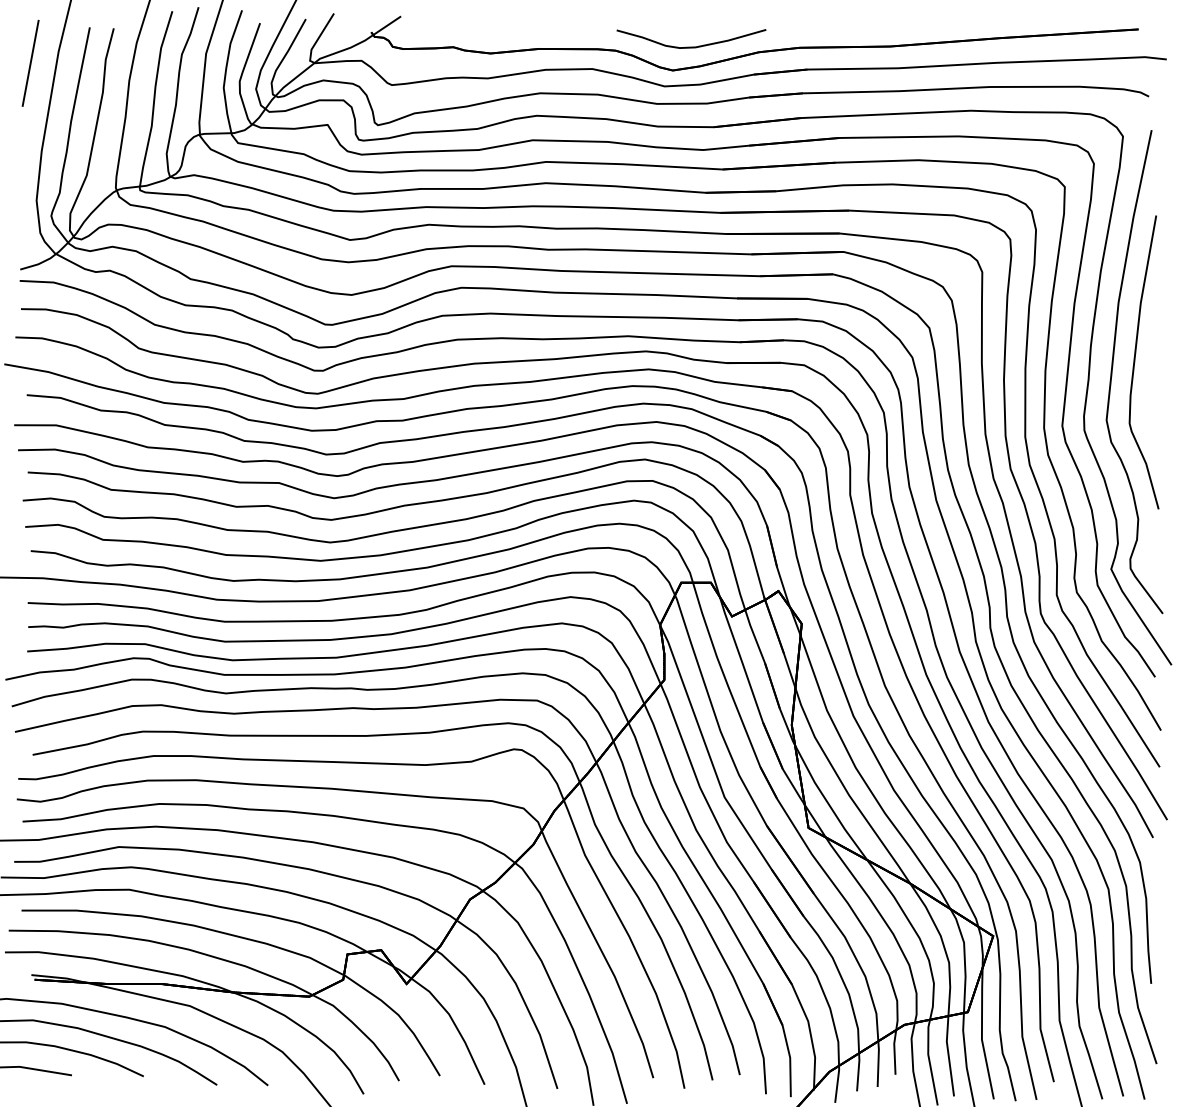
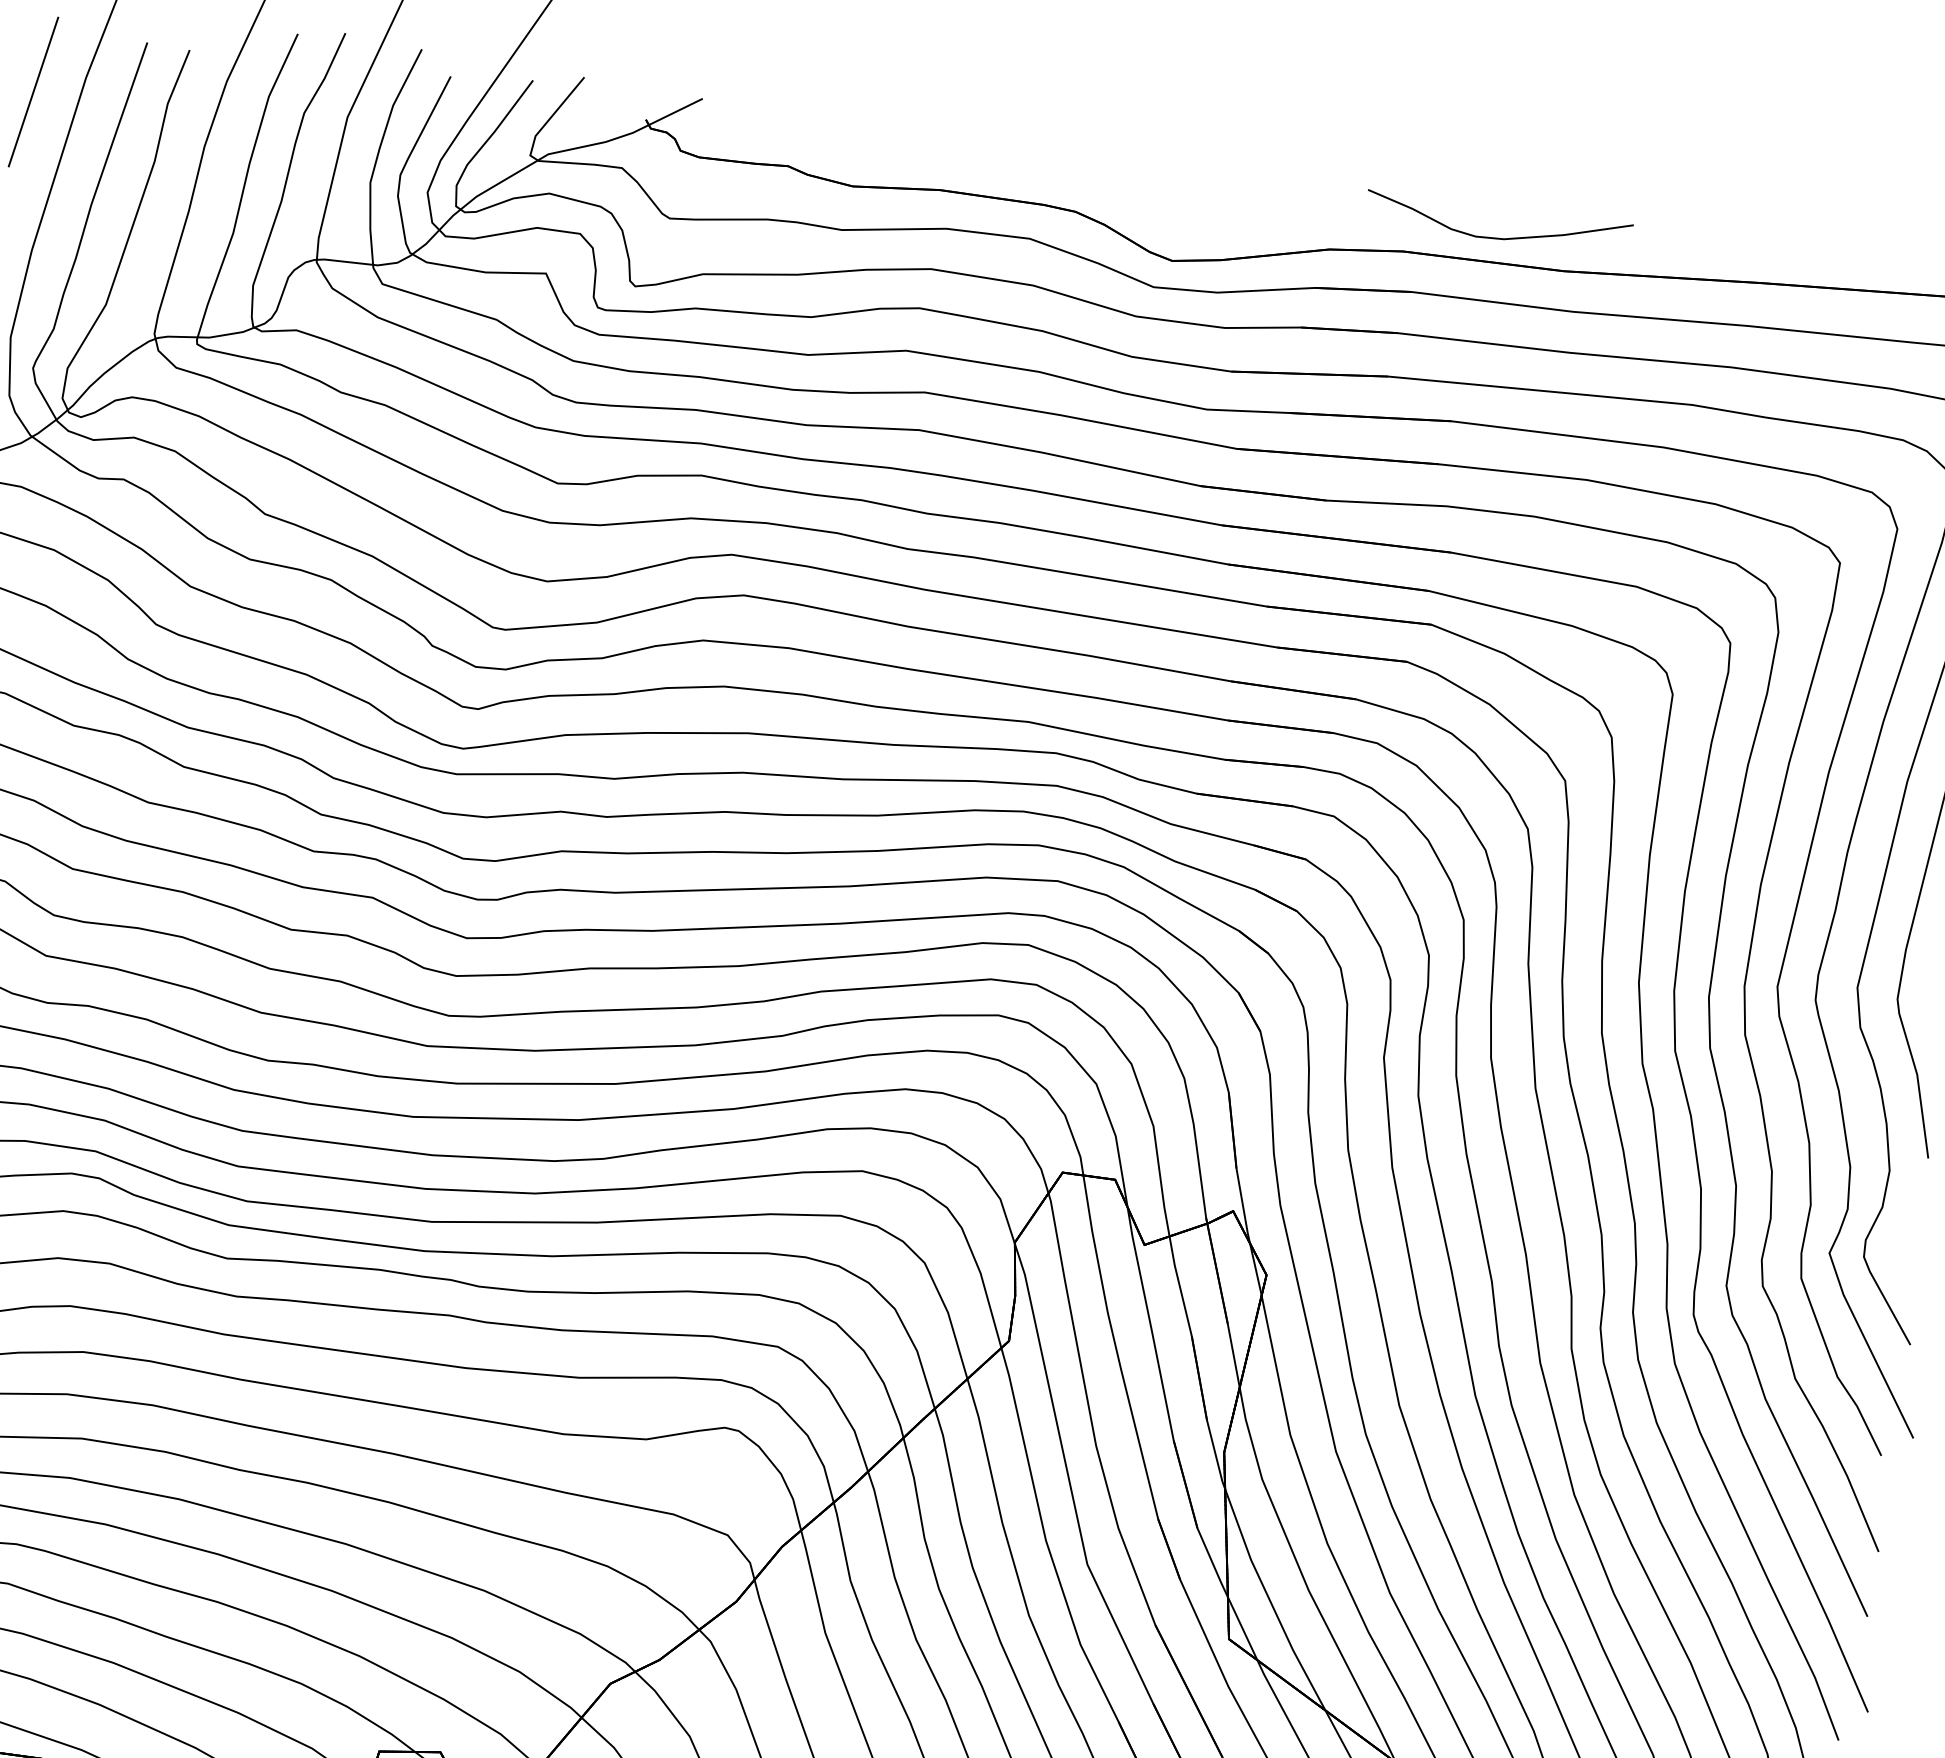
part: (691, 46) -> (1496, 236), moved

